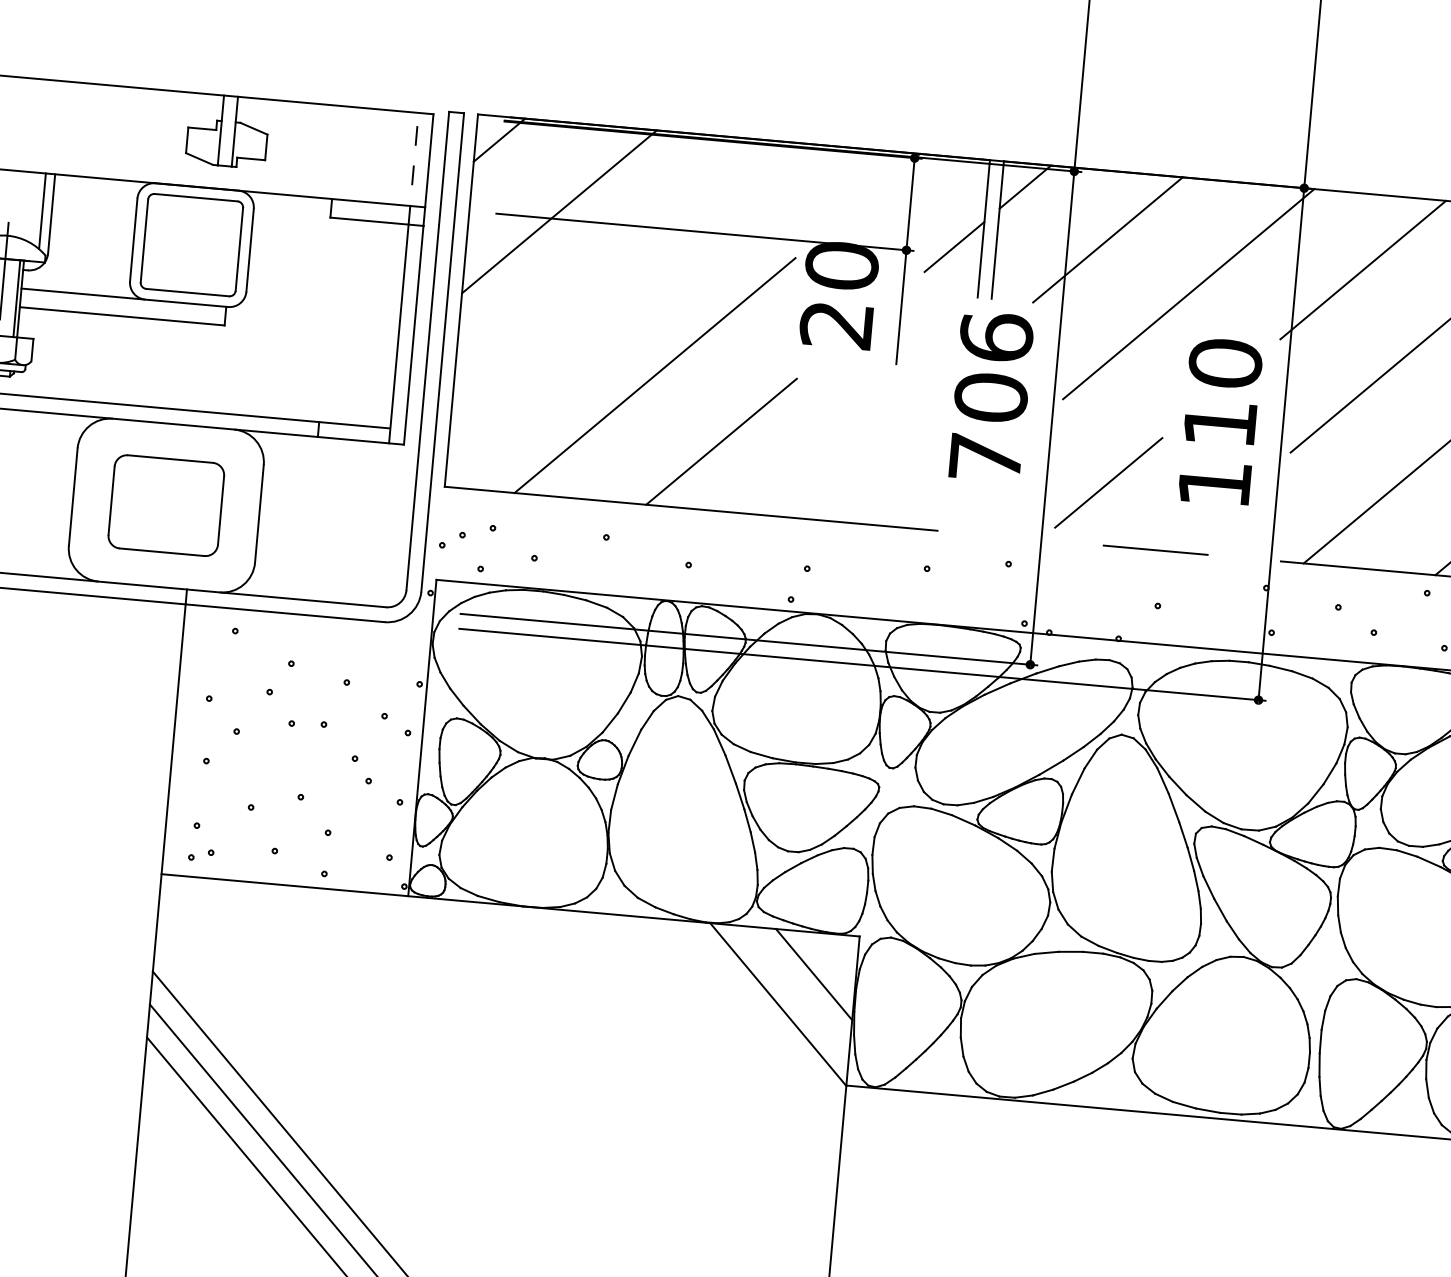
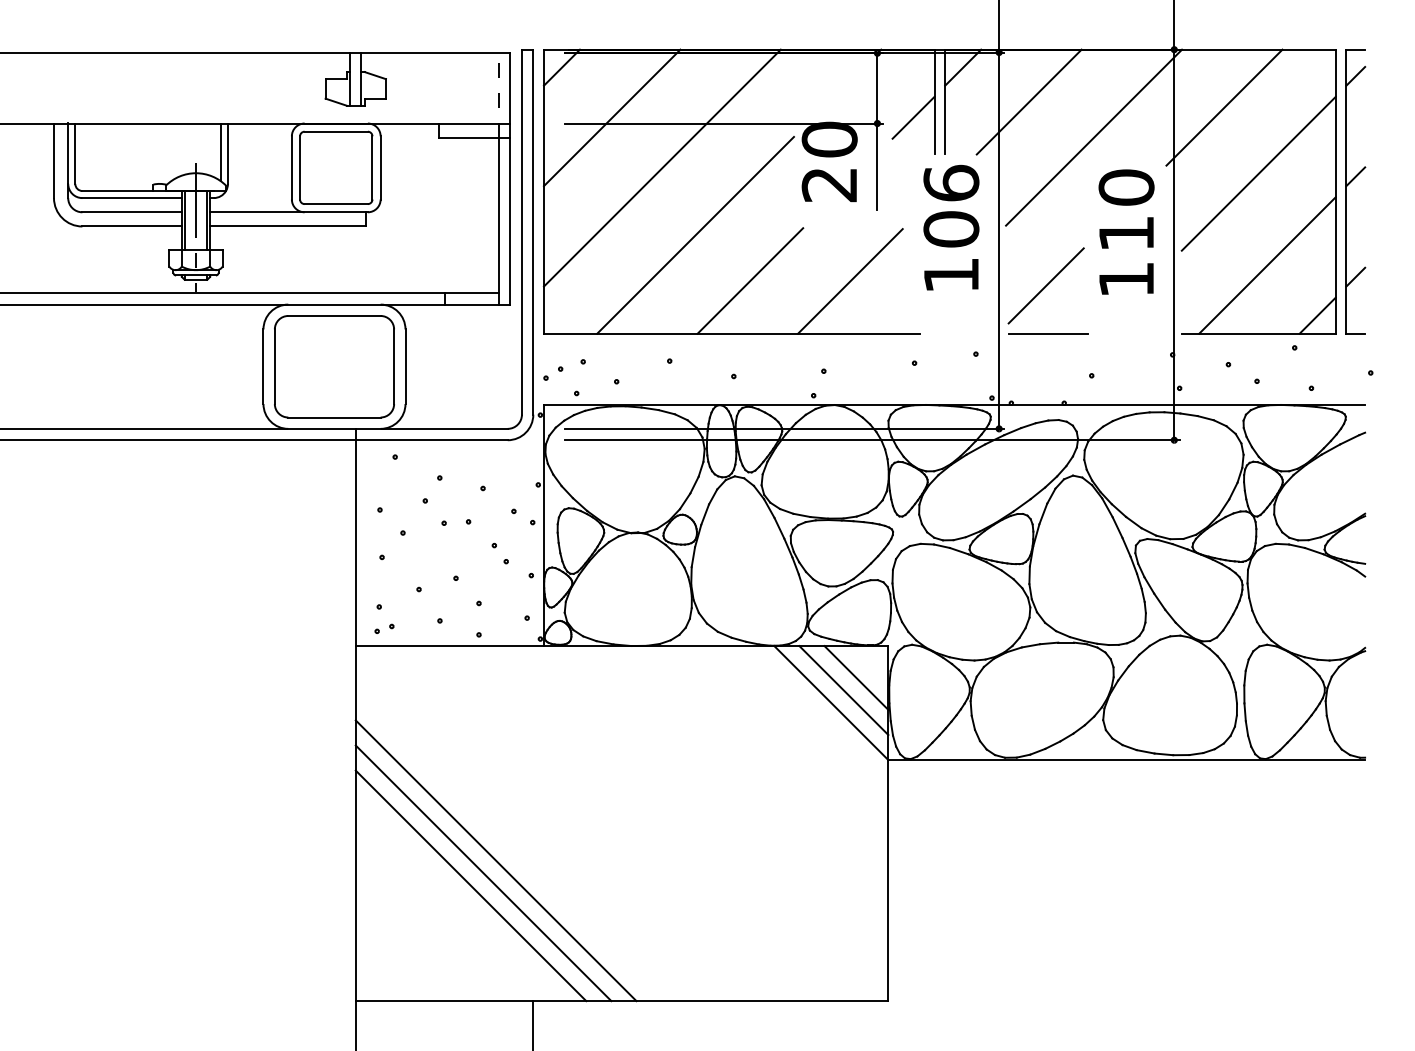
line: (618, 282) -> (661, 167), added
line: (852, 454) -> (850, 281), added
text: (985, 458) -> (951, 275), 706 -> 106
part: (166, 505) -> (334, 366), size x1.43
line: (1155, 549) -> (1048, 333), moved
line: (795, 989) -> (843, 690), added

